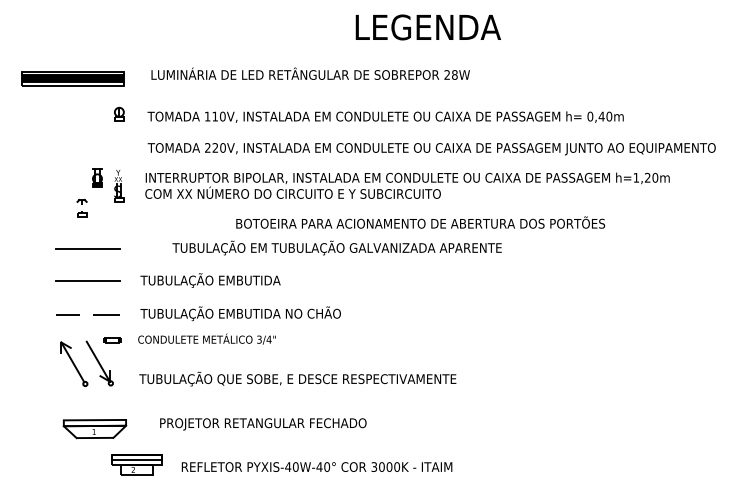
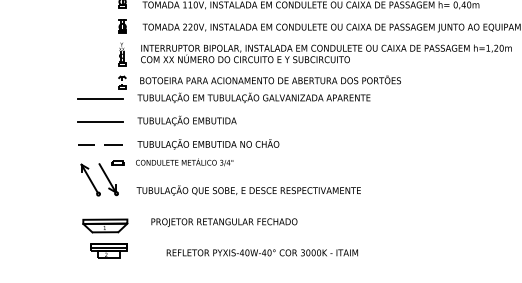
part: (97, 177) -> (122, 26), moved
part: (81, 208) -> (121, 82), moved
text: (420, 222) -> (270, 79), moved
text: (336, 247) -> (253, 97), moved
part: (136, 464) -> (108, 251), moved

